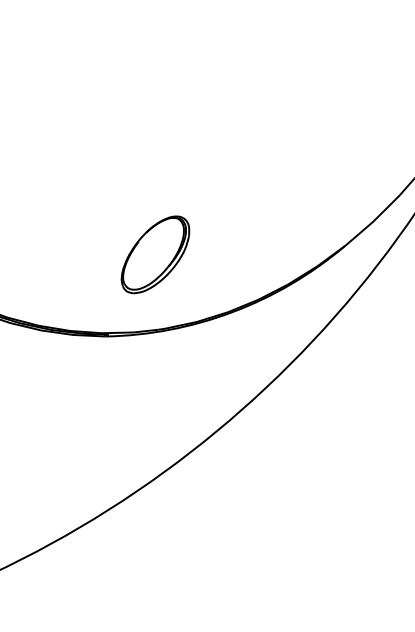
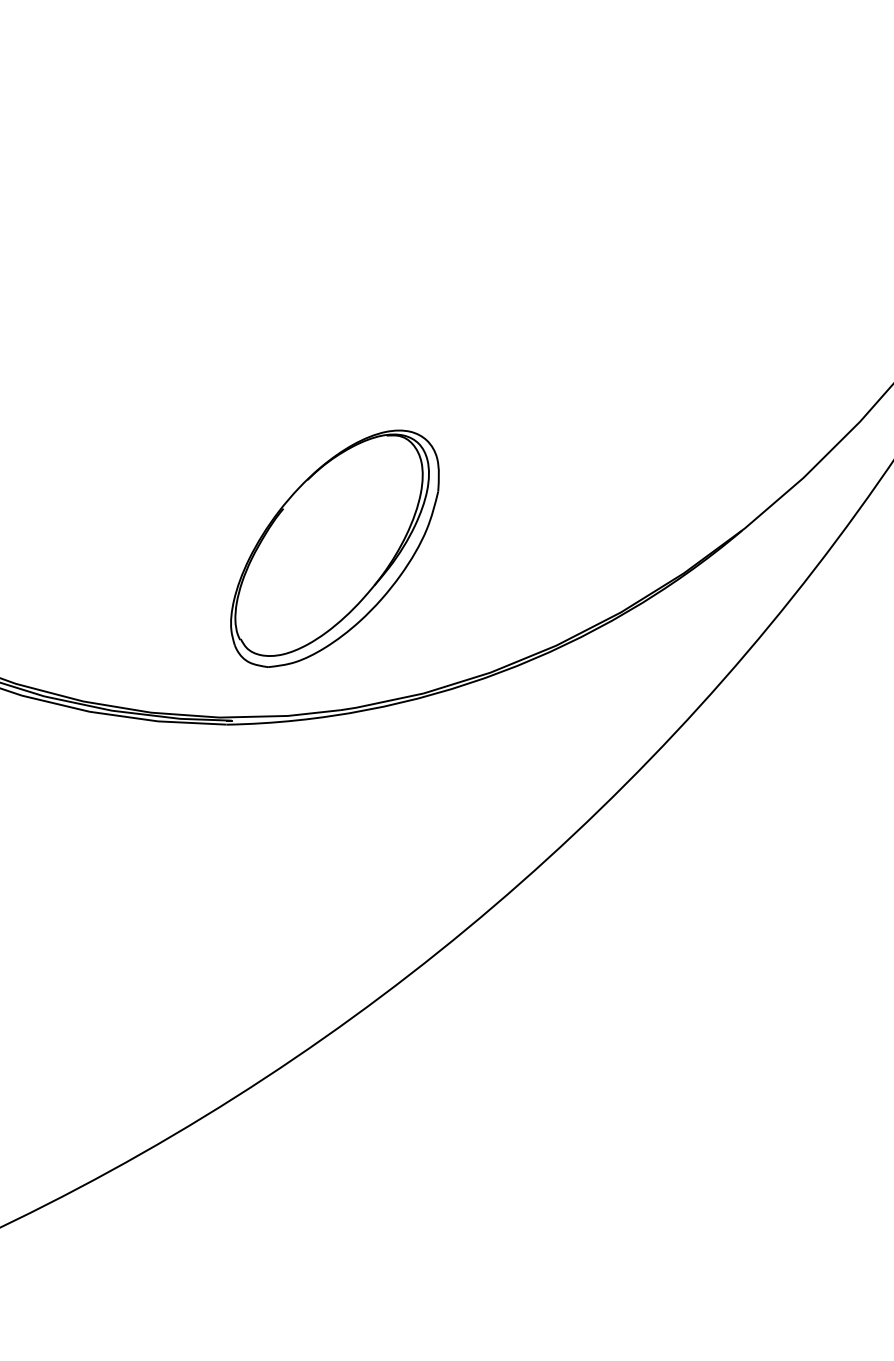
part: (155, 254) -> (335, 548), size x1.43

